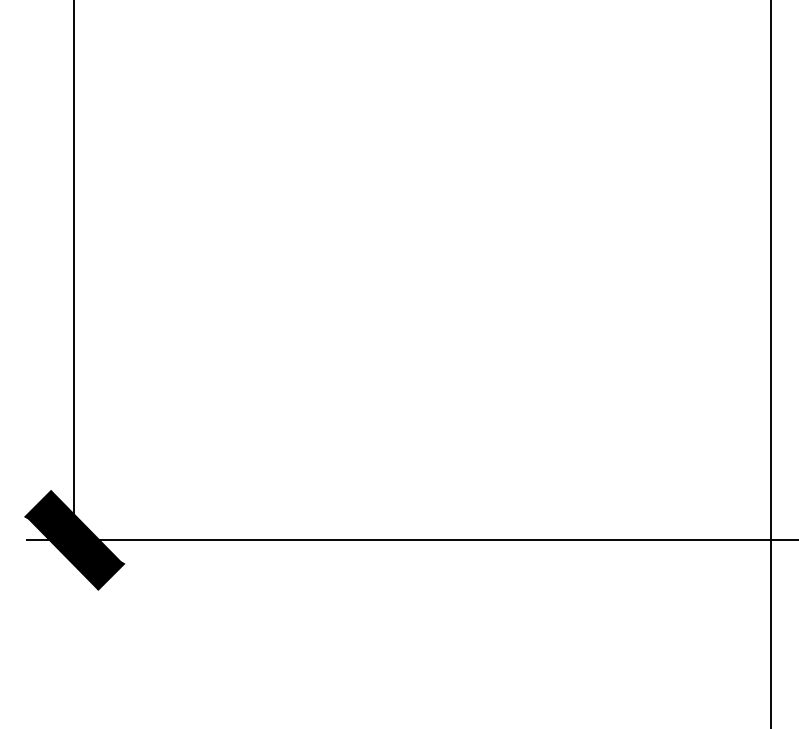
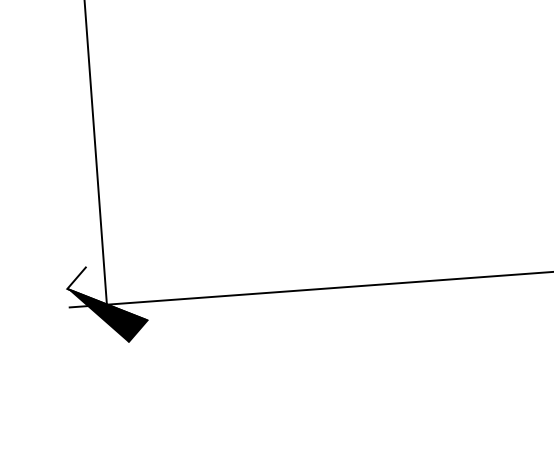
fill: (74, 527) -> (106, 294), removed

